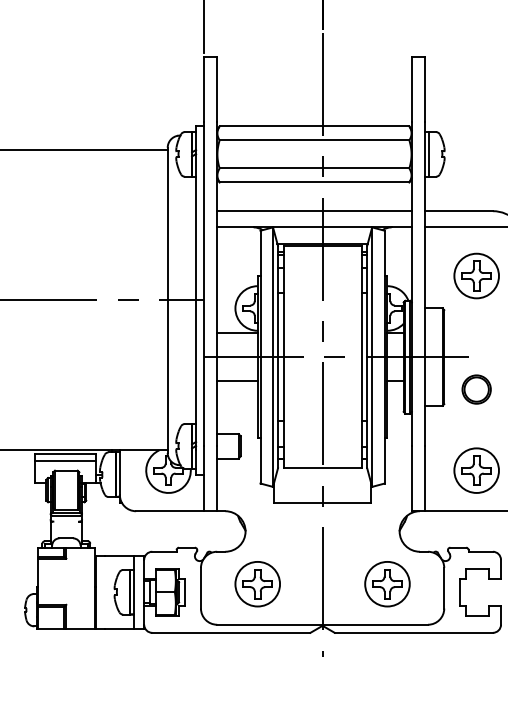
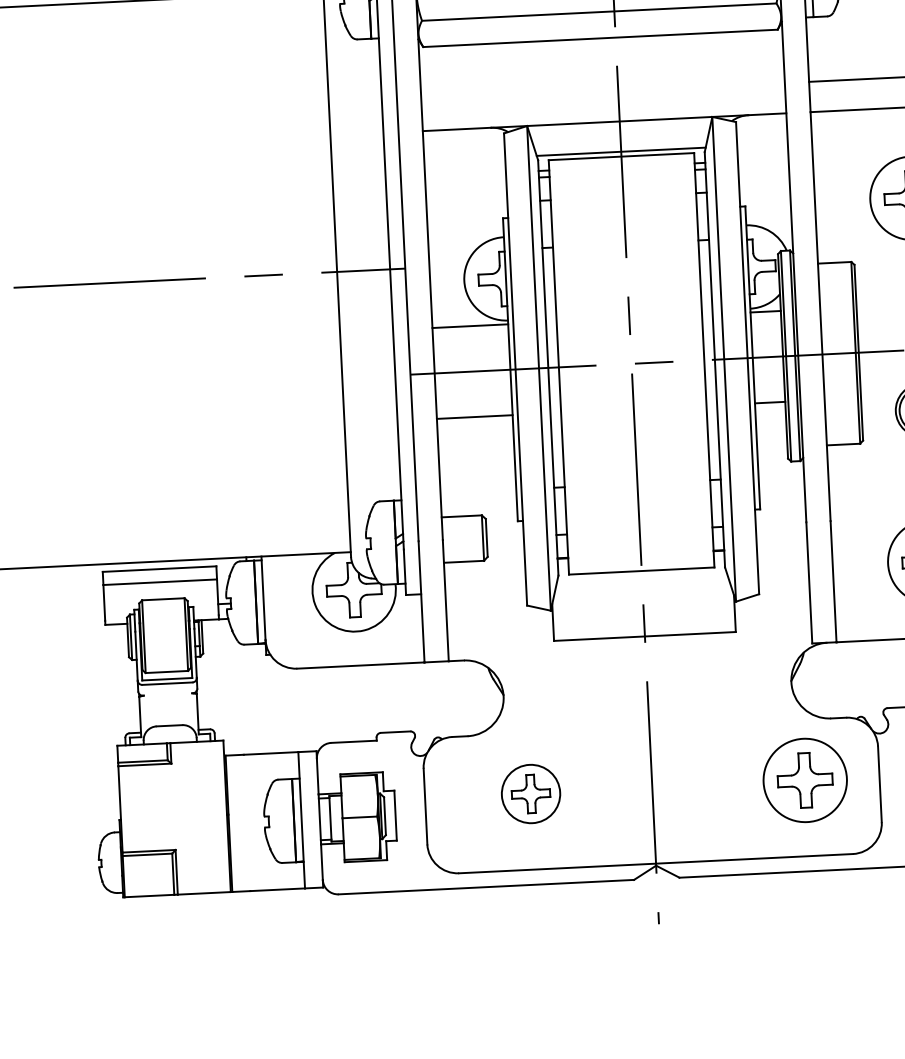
line: (314, 211) -> (603, 92), removed
part: (257, 584) -> (530, 794), size x0.7
part: (387, 584) -> (805, 781), moved

